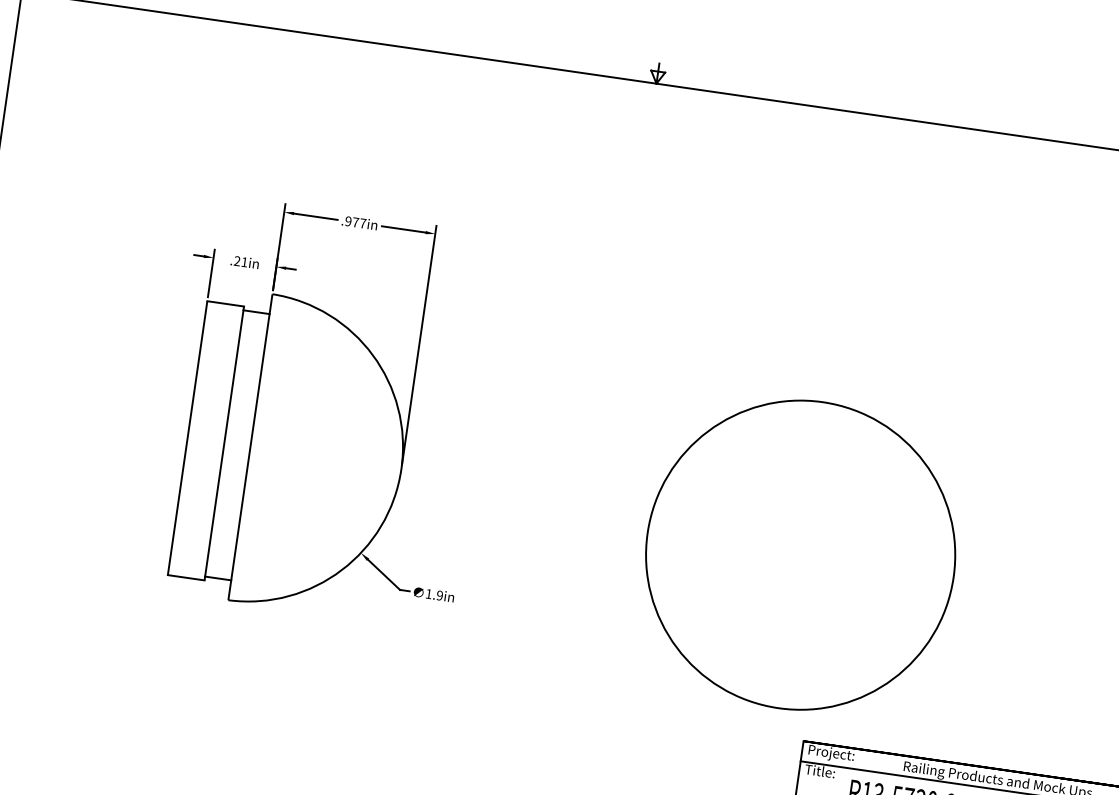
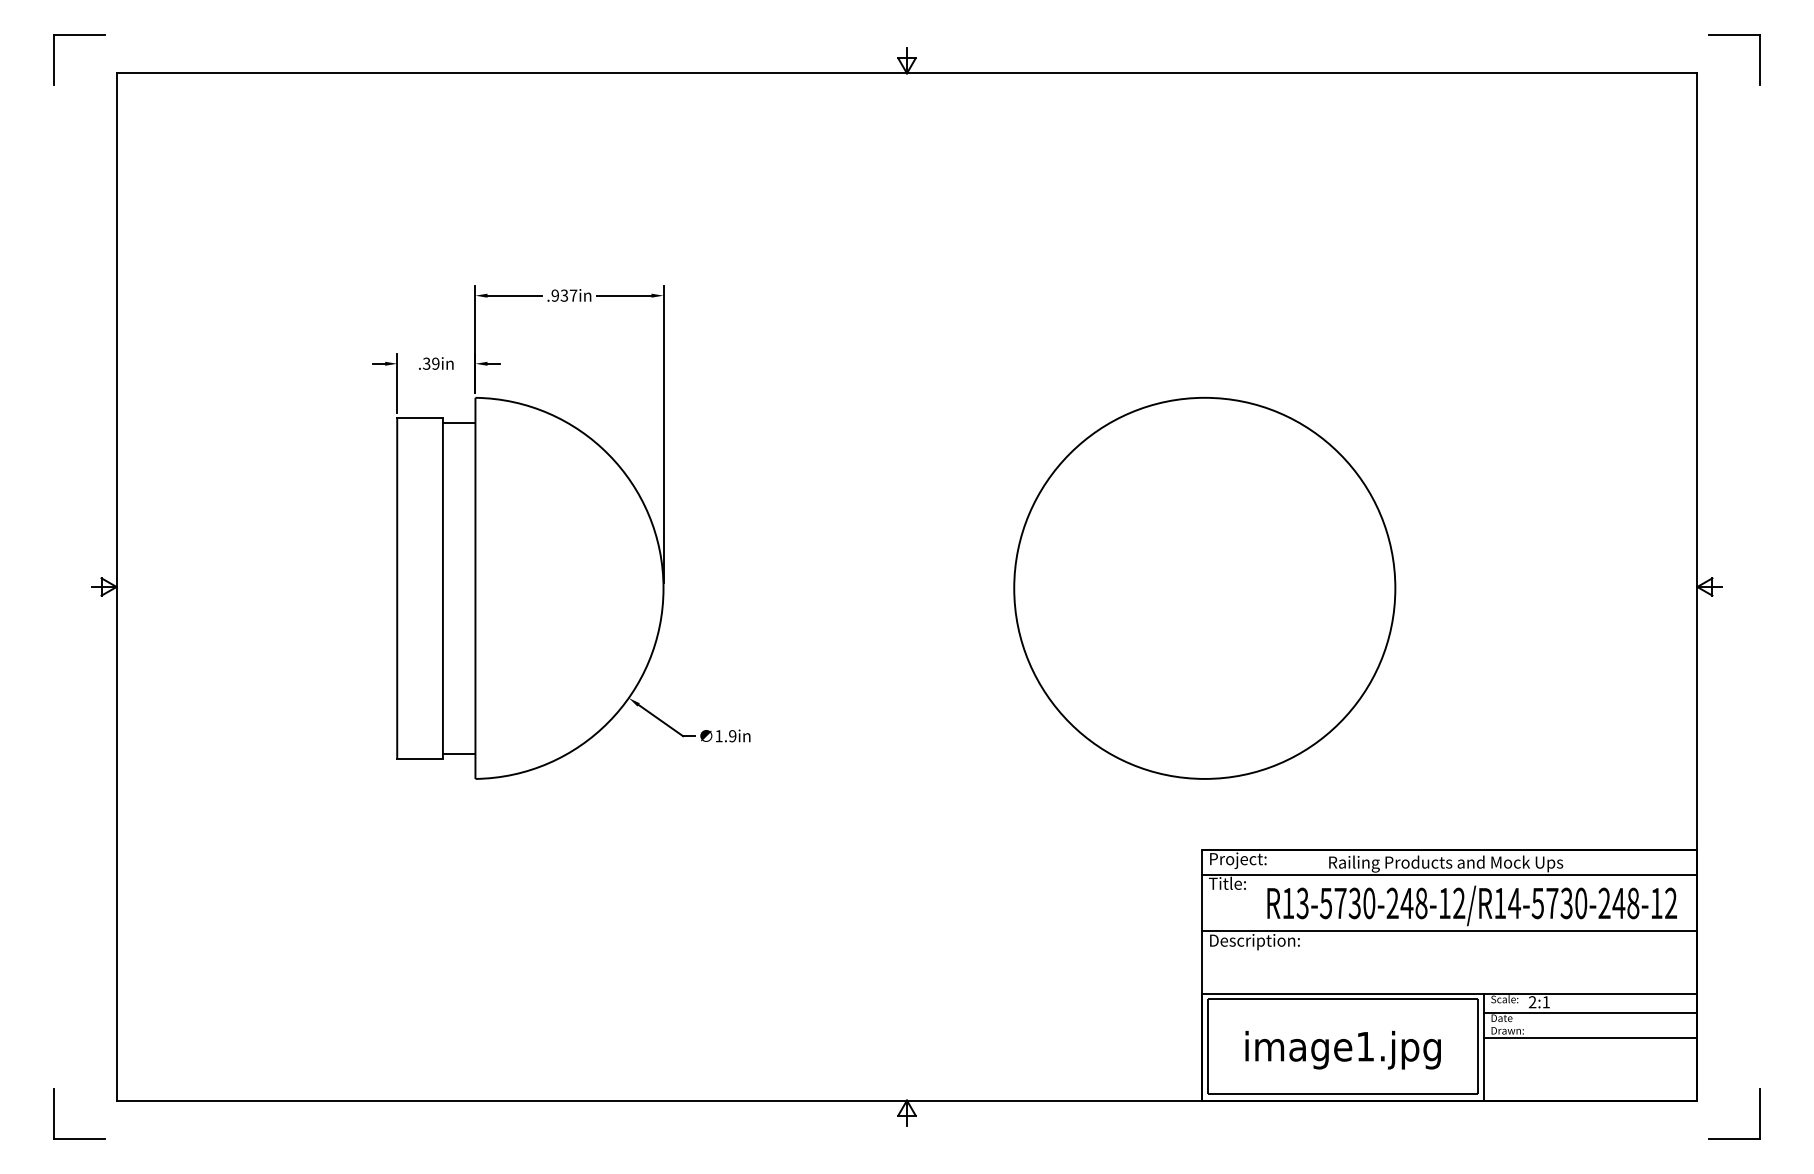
text: (355, 222) -> (564, 295), .977in -> .937in
text: (241, 261) -> (431, 363), .21in -> .39in
circle: (800, 554) -> (1204, 587), moved

